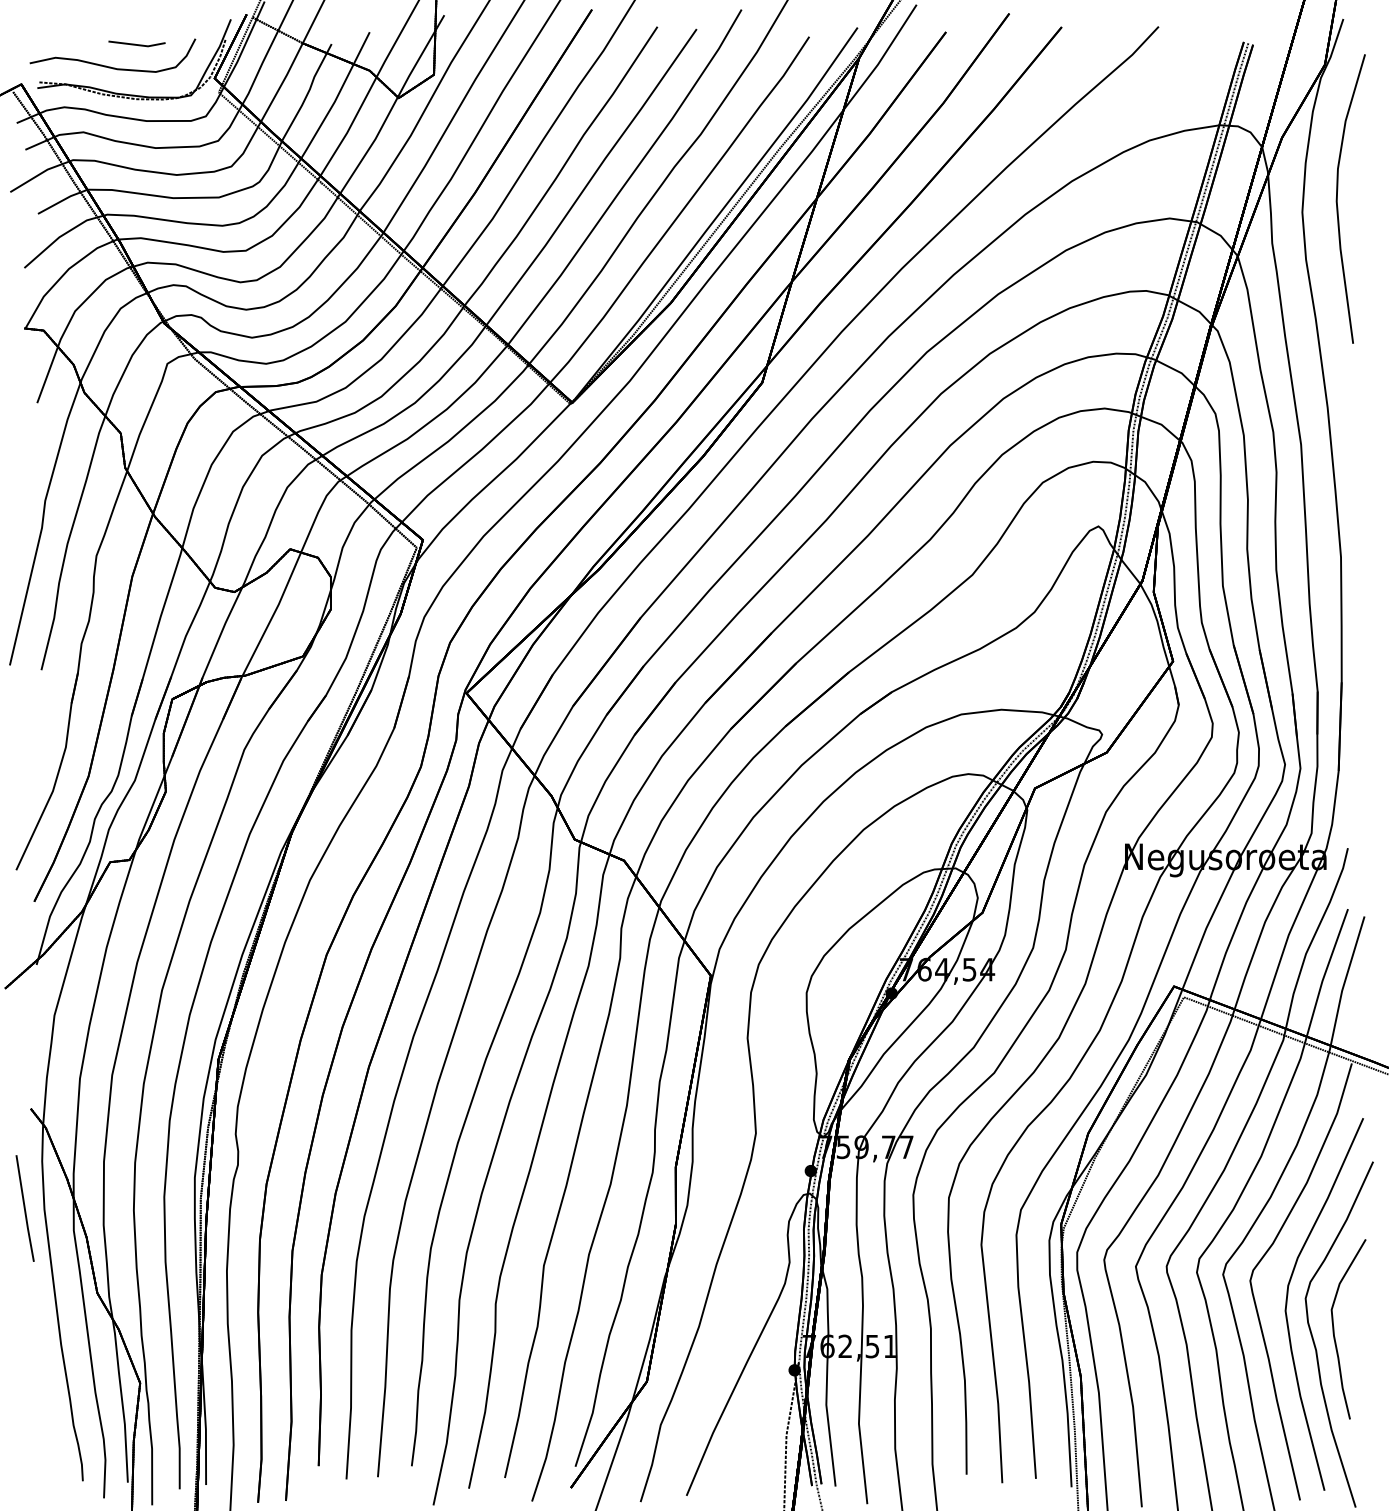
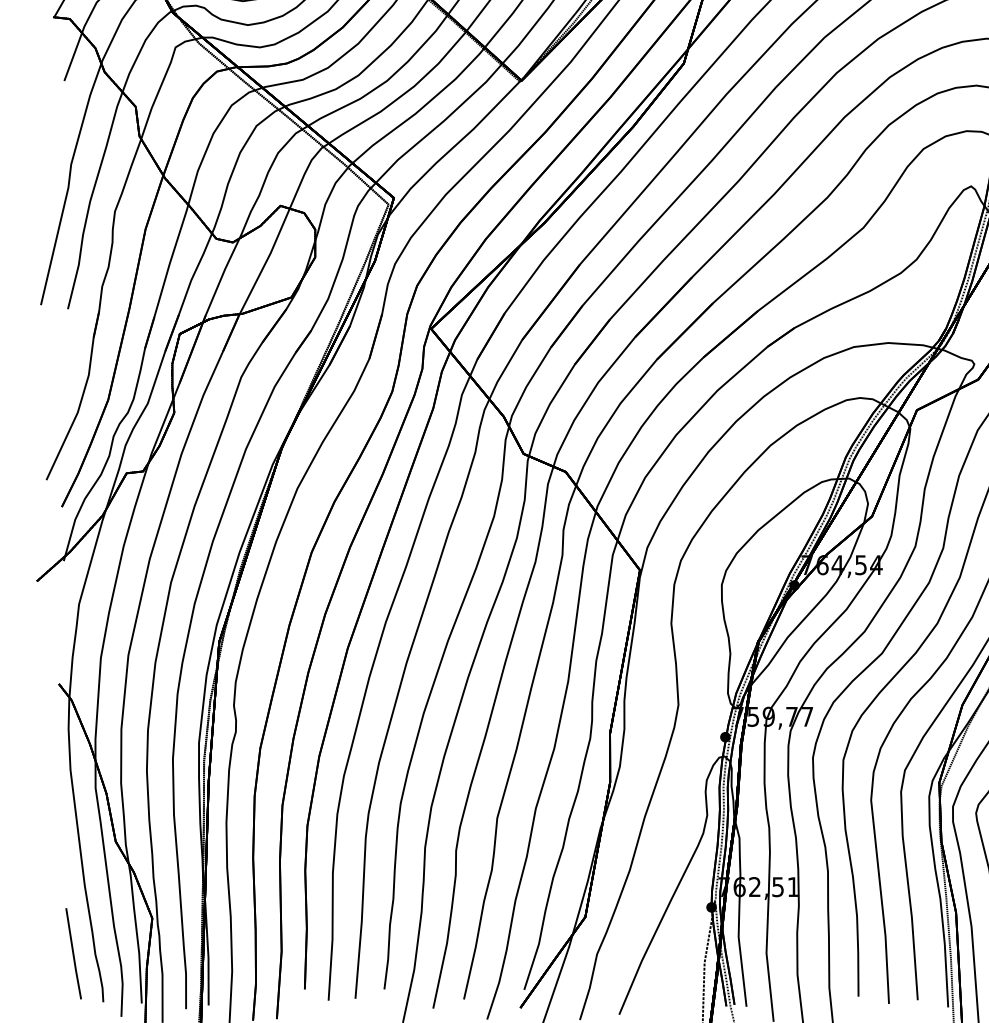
line: (24, 1208) -> (73, 953), moved

